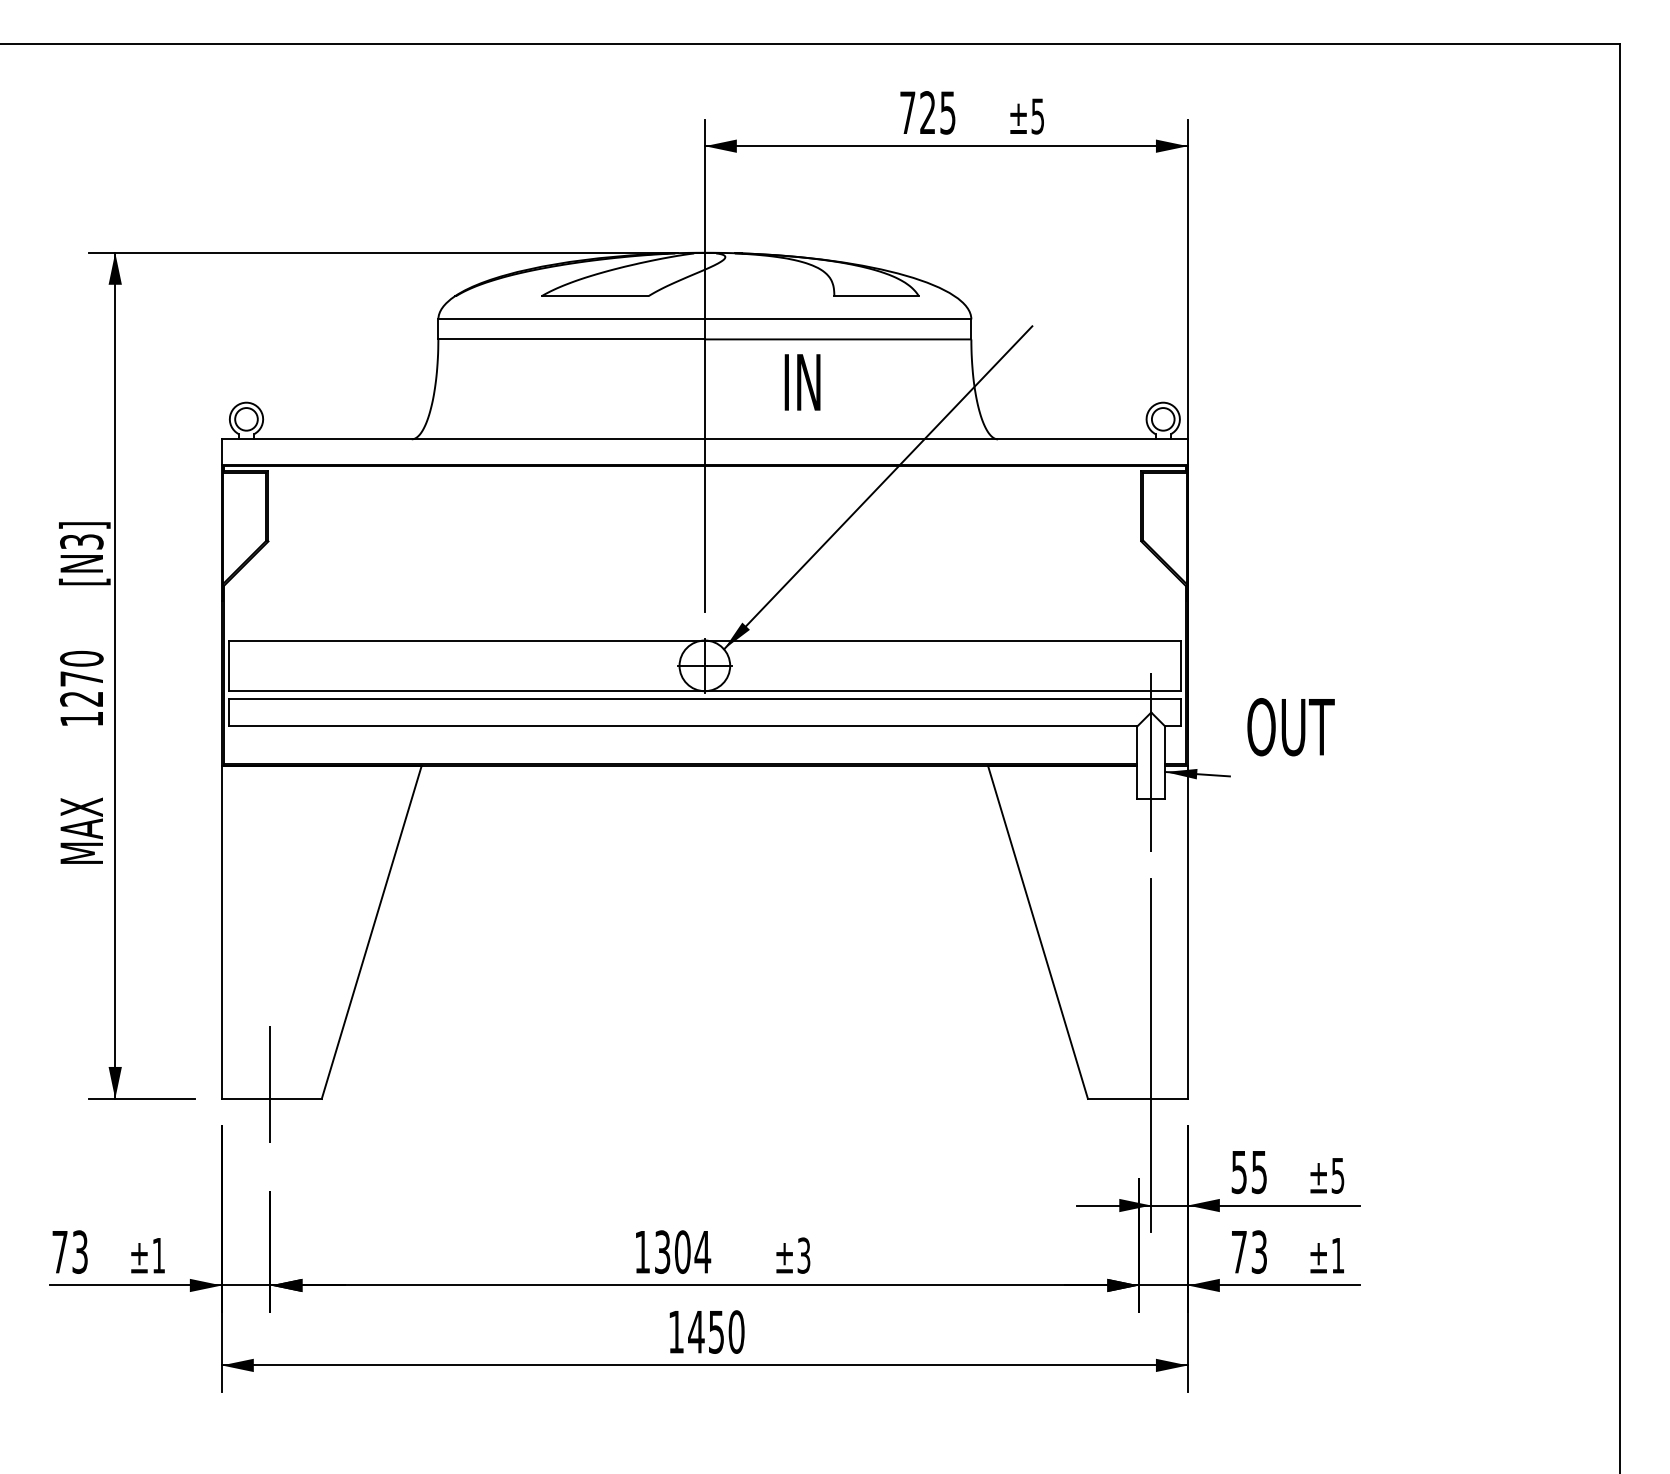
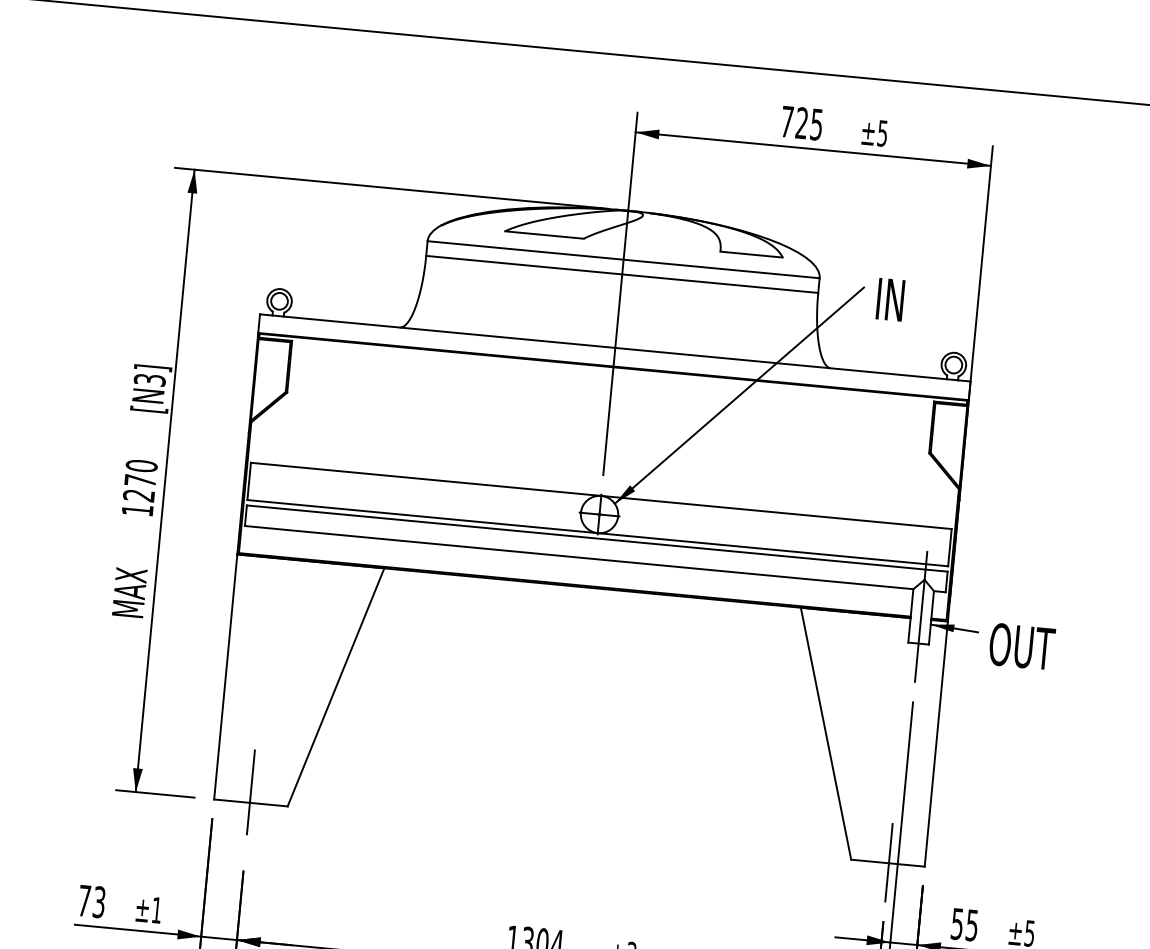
text: (802, 382) -> (890, 299), moved
text: (1290, 727) -> (1021, 646), moved
line: (1139, 1098) -> (889, 862), added

